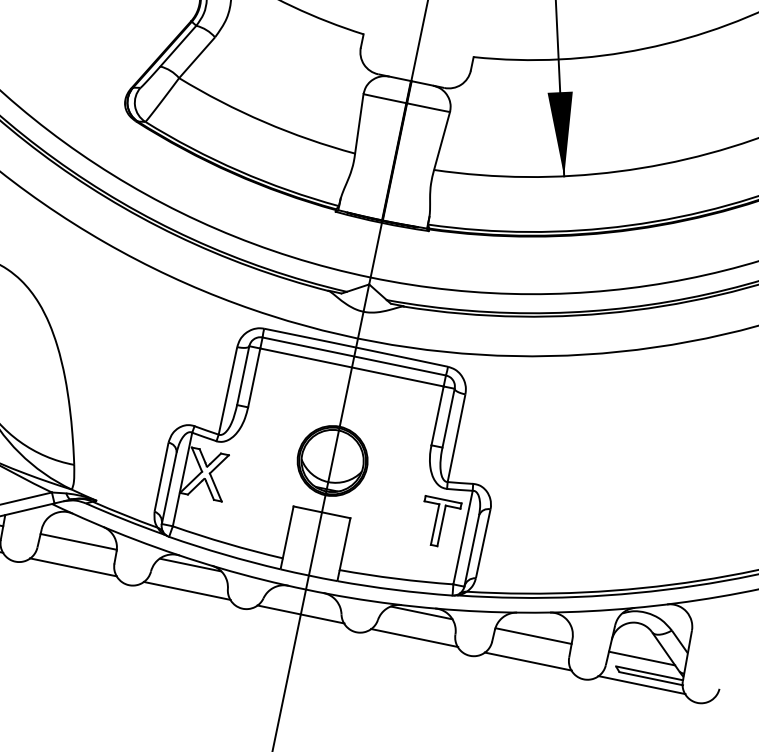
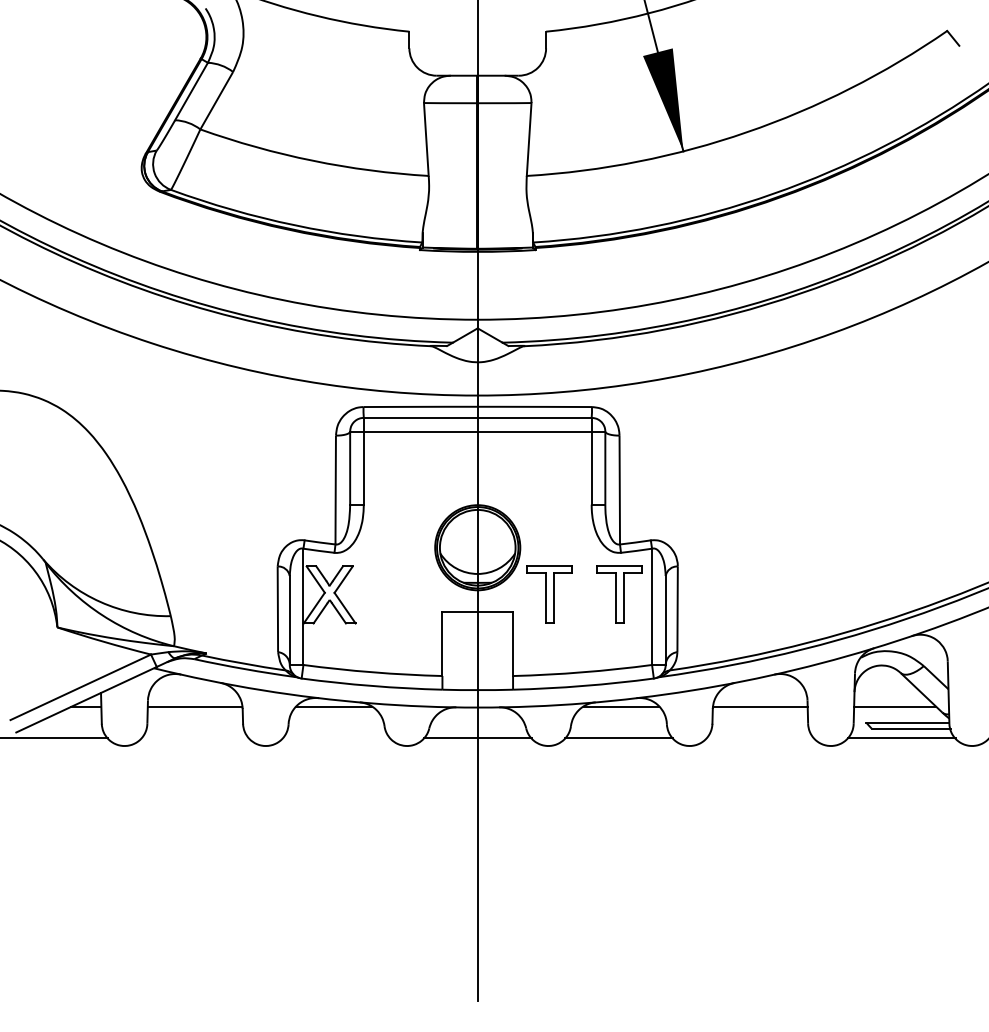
part: (382, 510) -> (549, 594), added
line: (73, 567) -> (195, 738), removed
line: (187, 590) -> (336, 738), removed
line: (528, 661) -> (760, 738), removed

